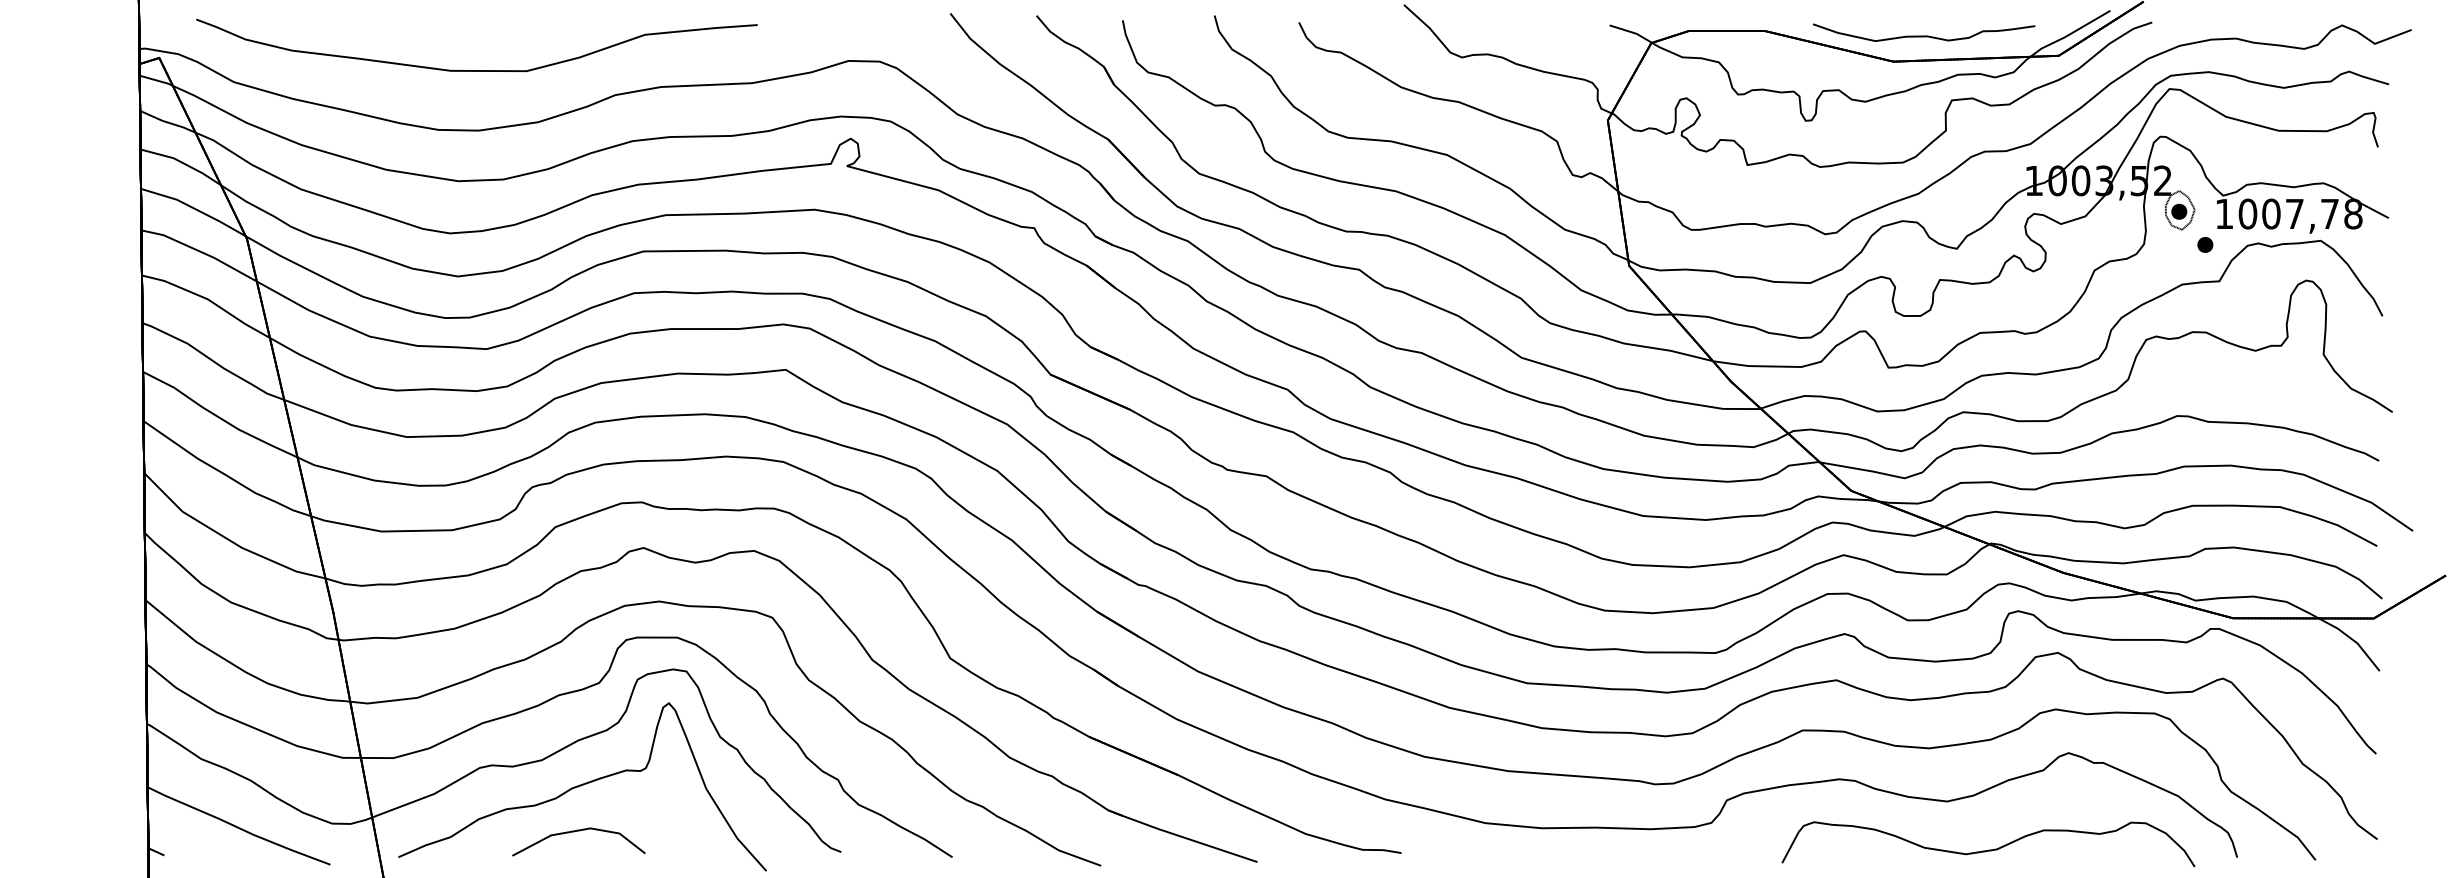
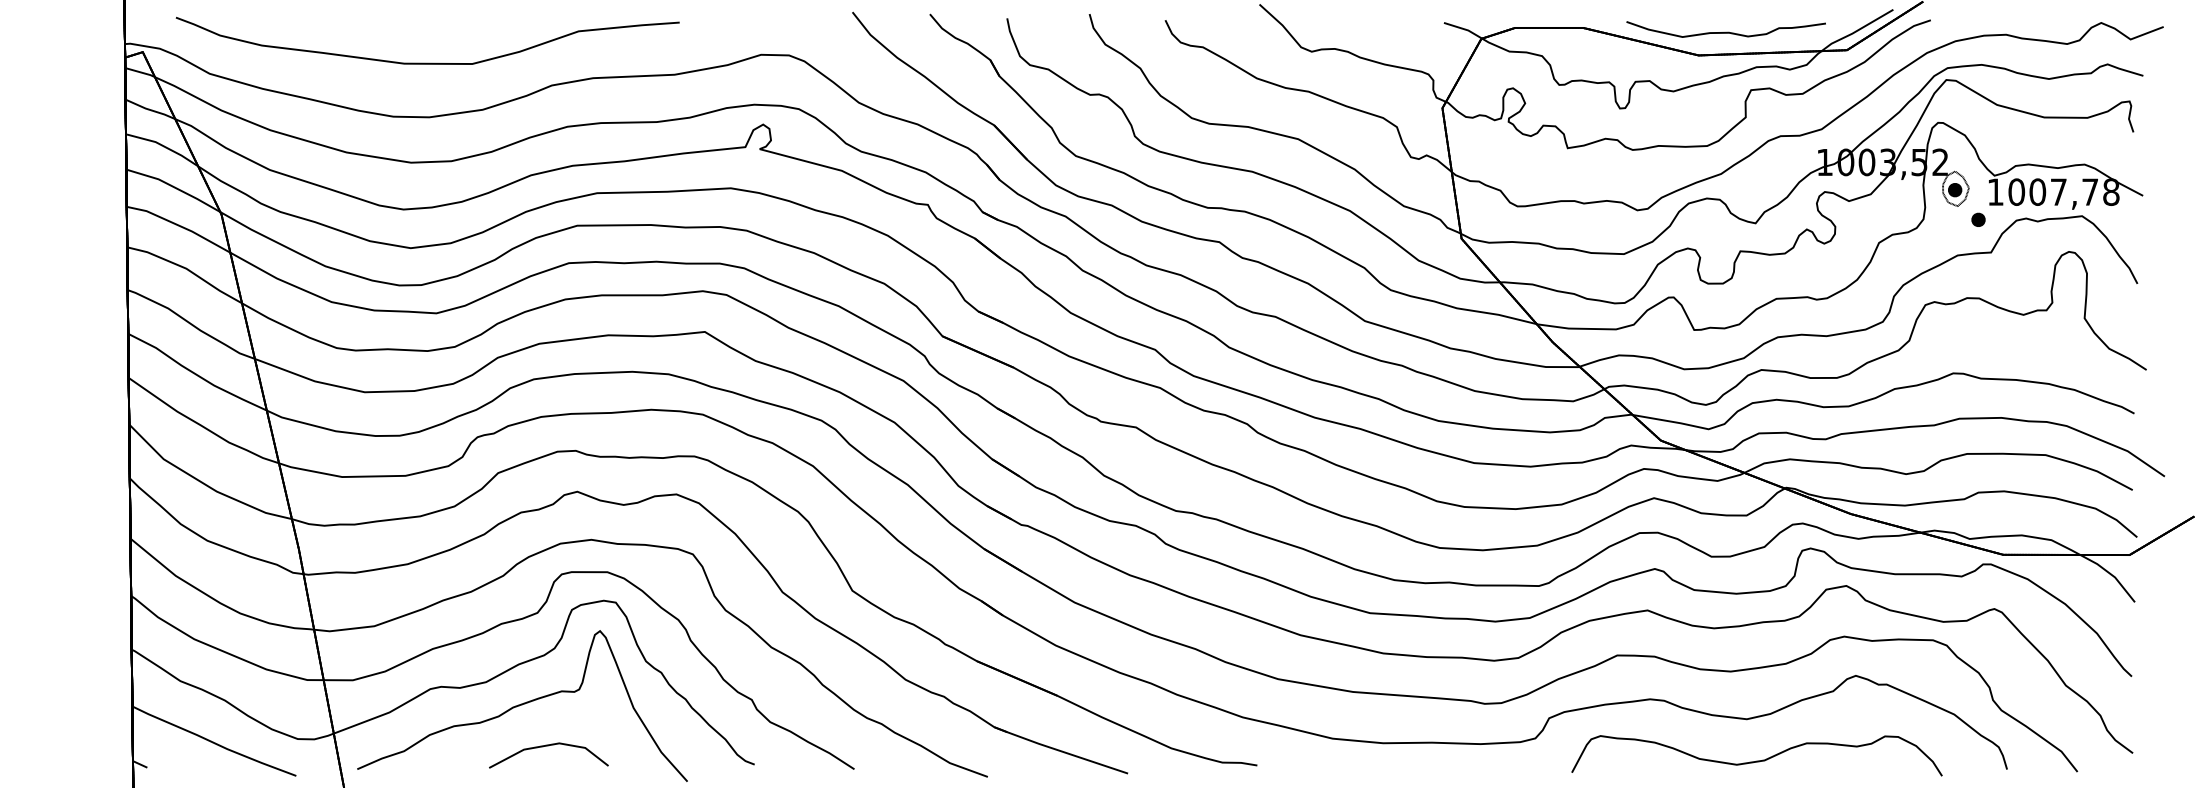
line: (574, 832) -> (544, 747), moved
curve: (1988, 849) -> (1757, 760), moved

